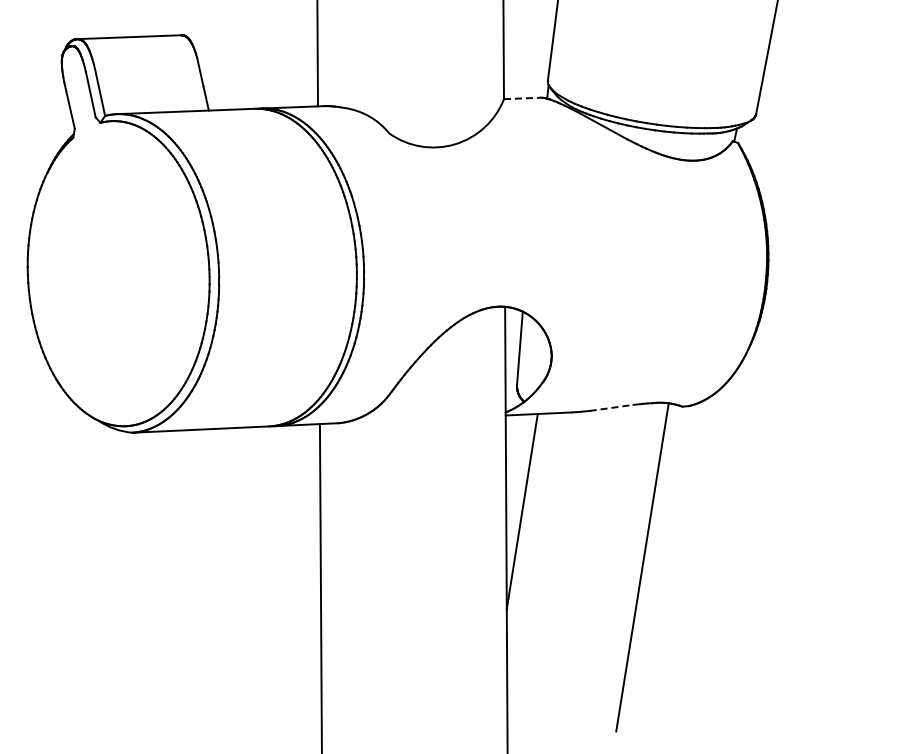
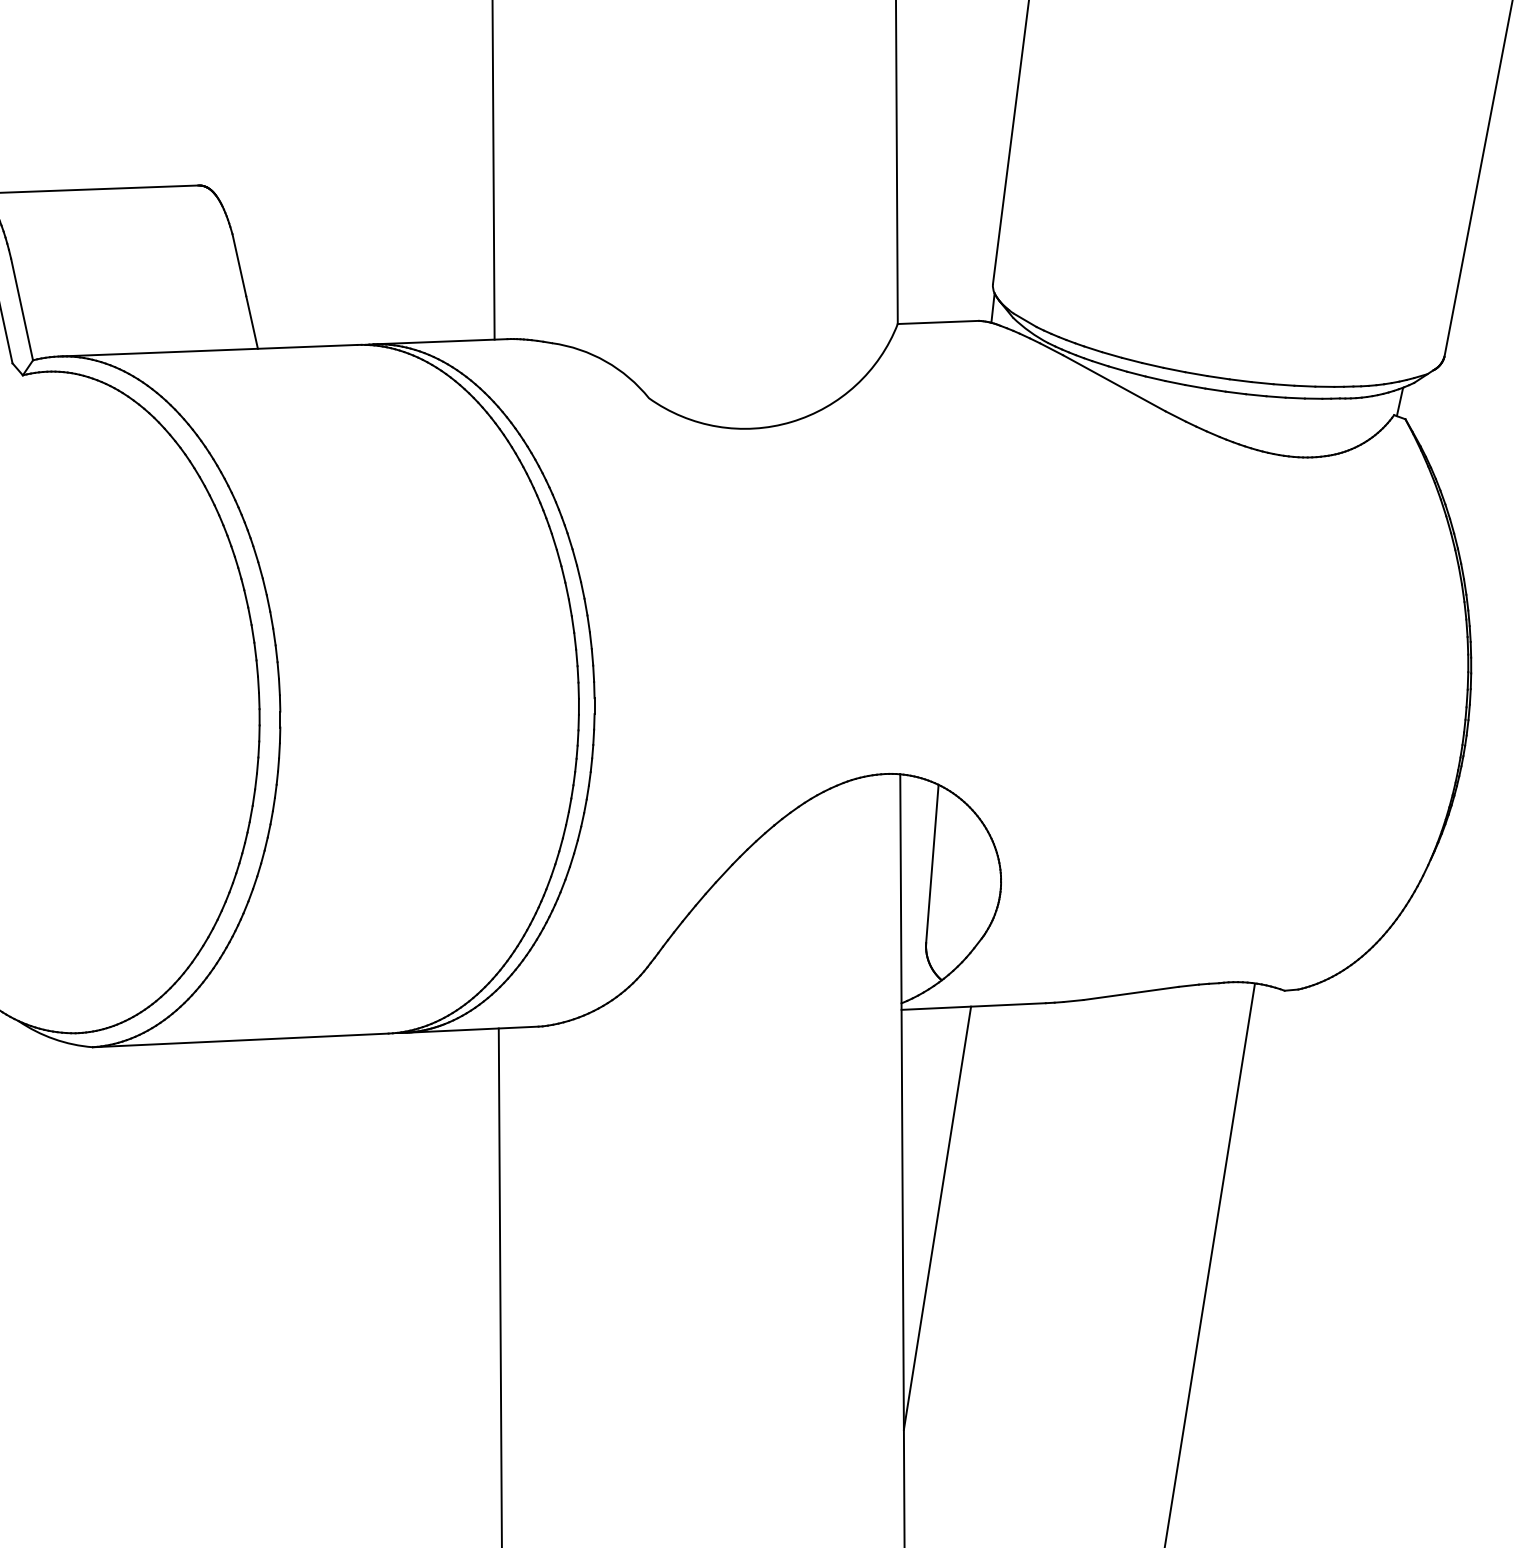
line: (522, 98) -> (937, 322), dashed -> solid
line: (612, 407) -> (1133, 992), dashed -> solid

